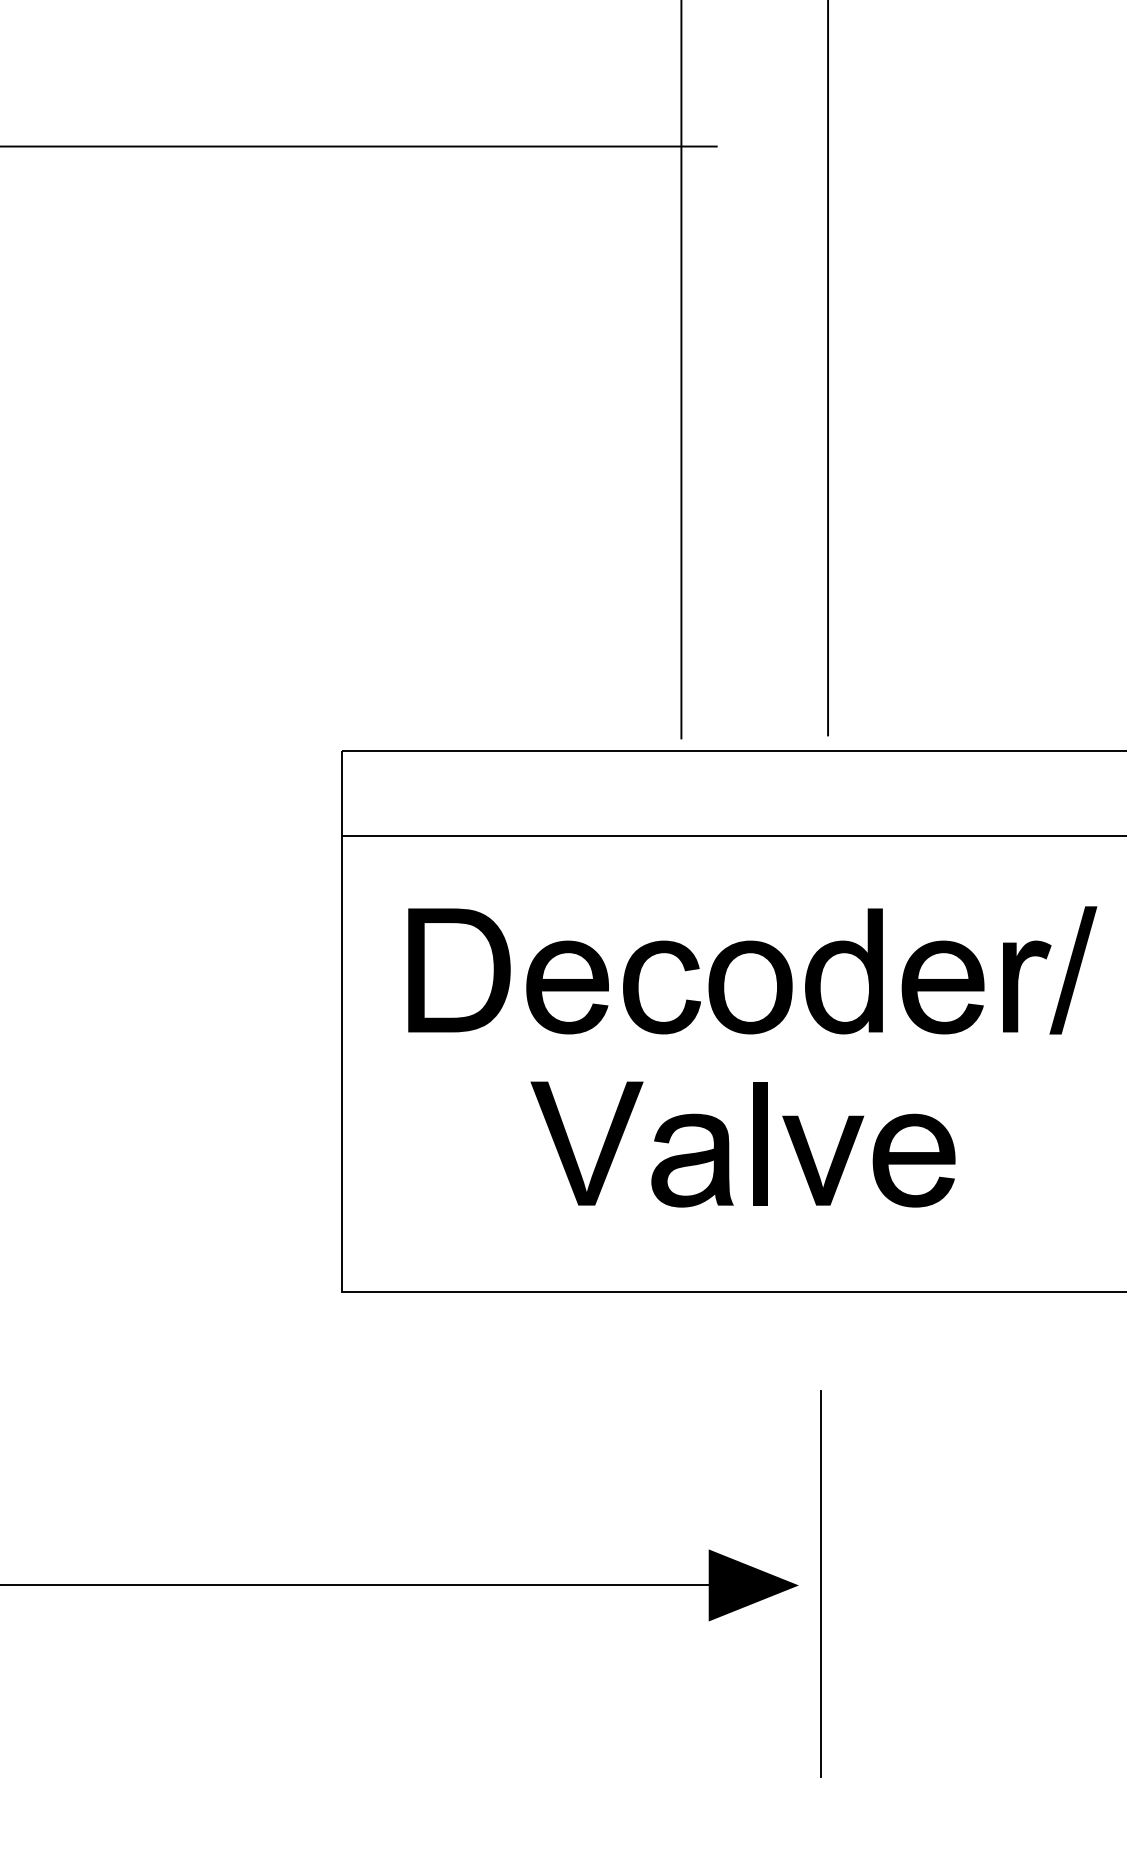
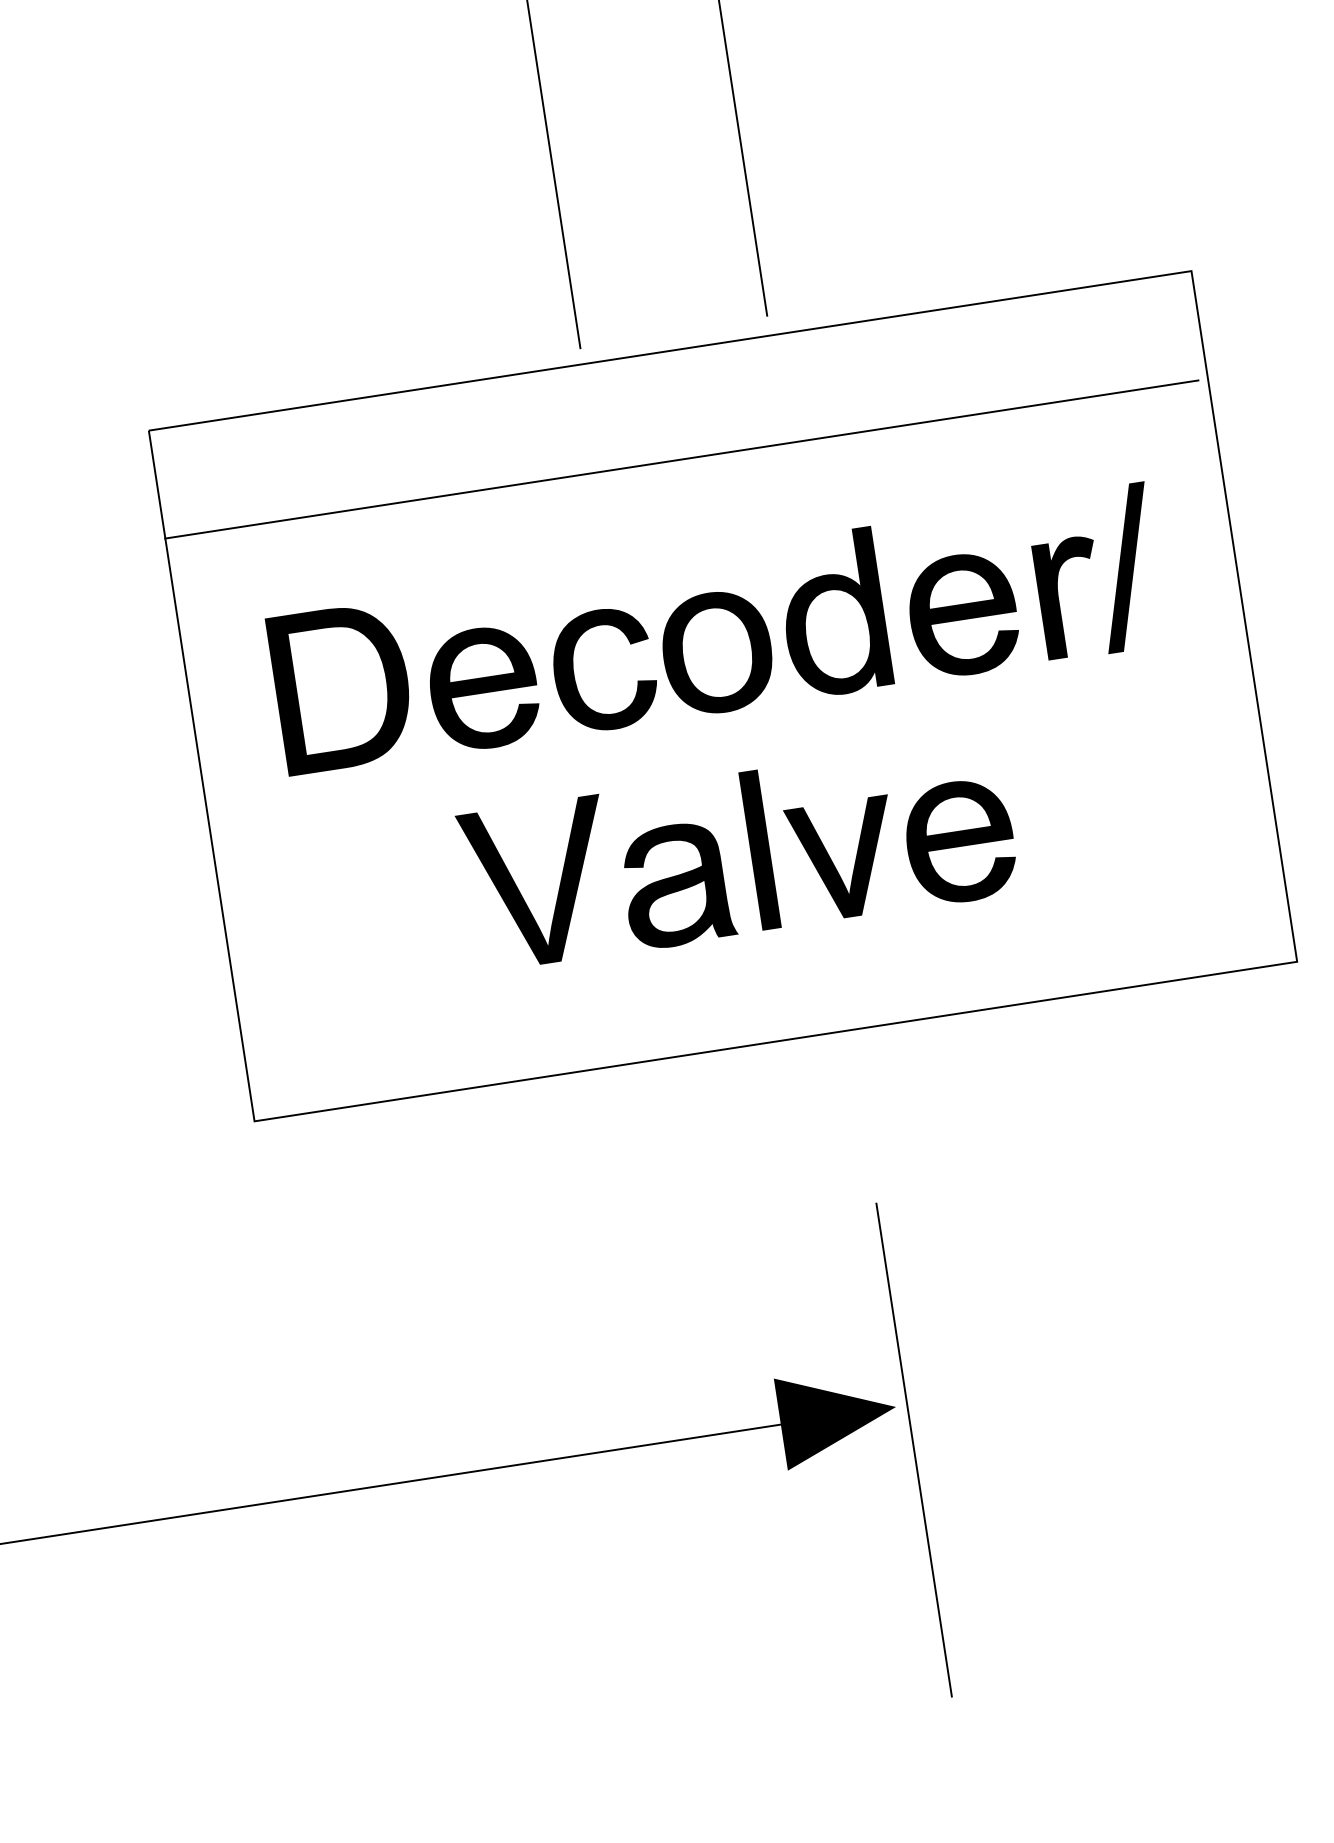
line: (820, 1583) -> (913, 1450), moved

